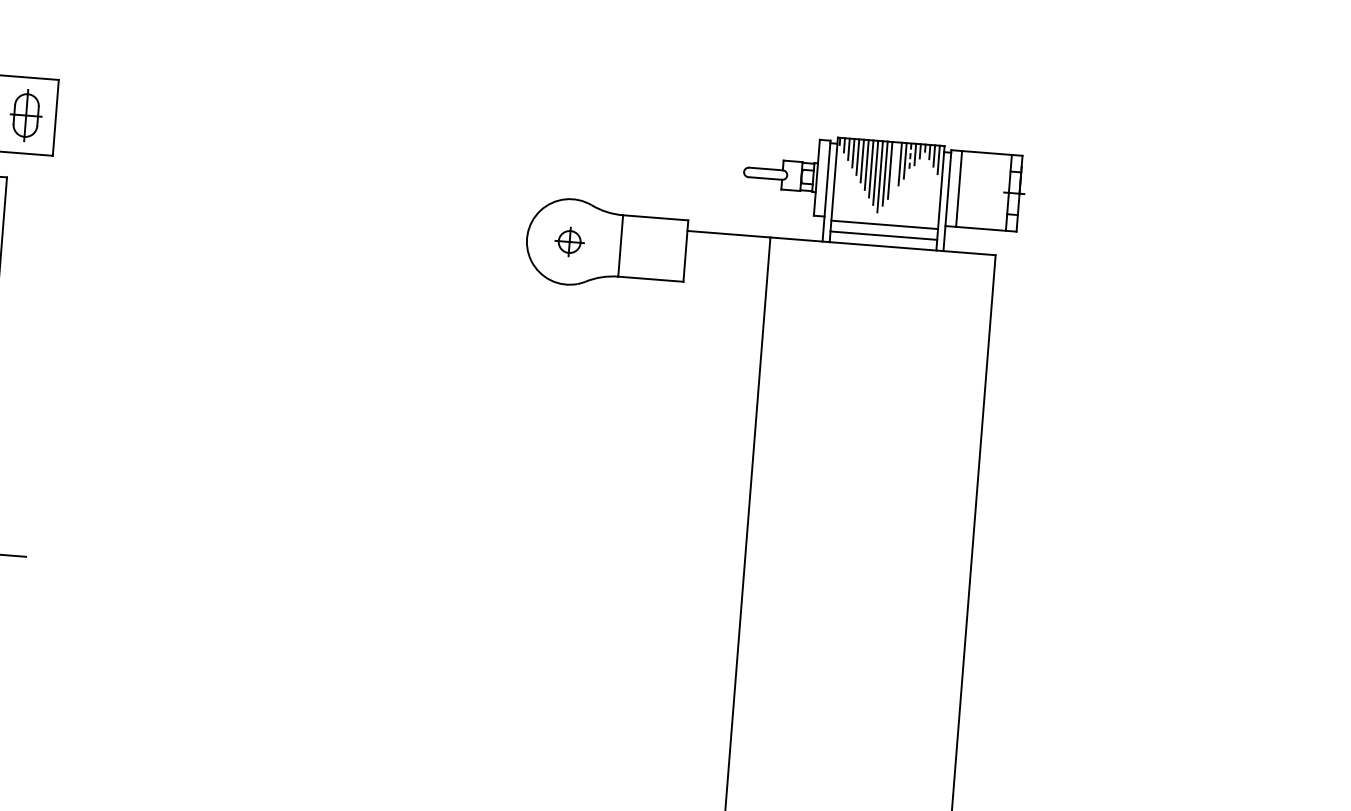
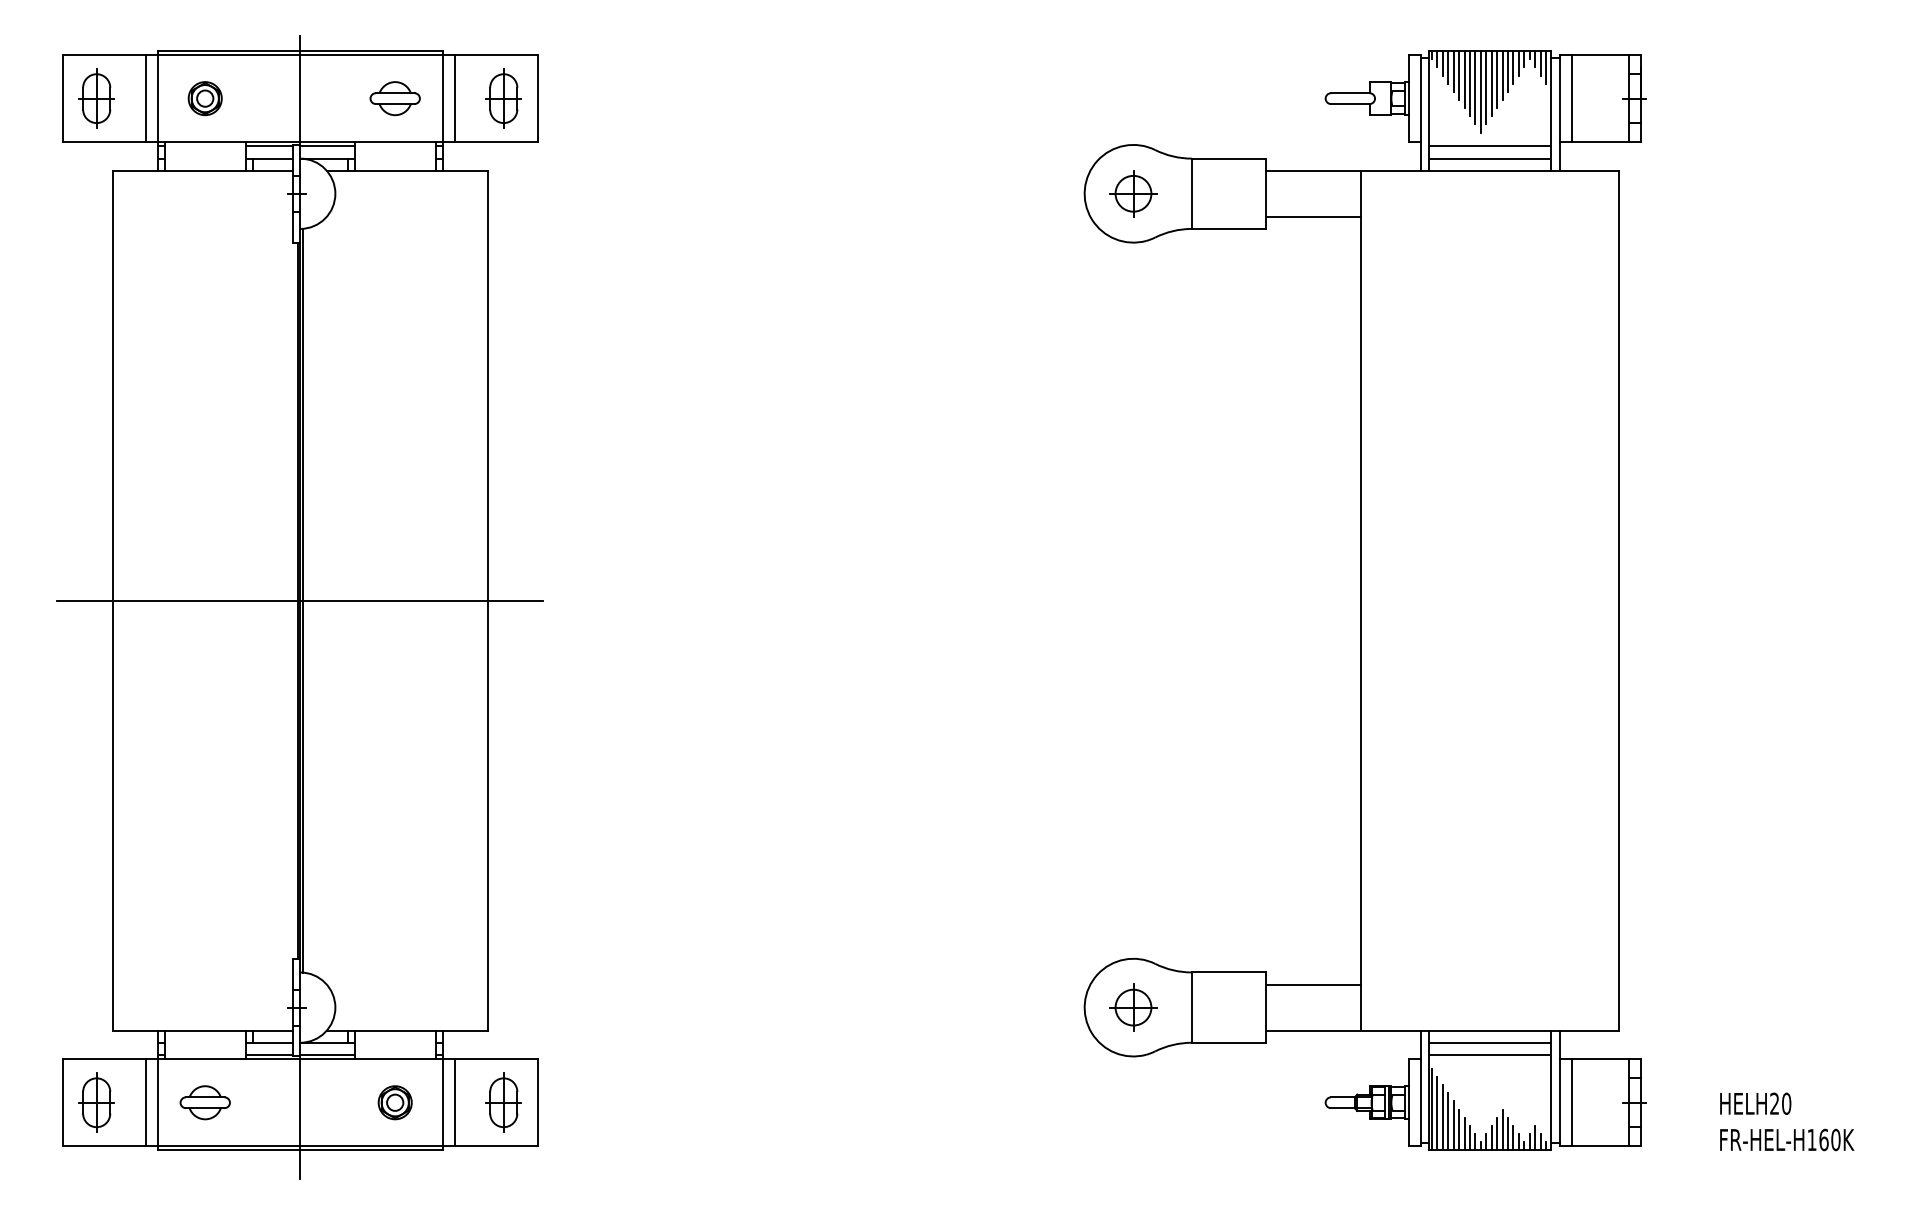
line: (910, 157) -> (1513, 67), dashed -> solid
line: (895, 167) -> (1497, 79), added
part: (569, 241) -> (1133, 193), size x1.43
line: (725, 274) -> (1313, 216), added

